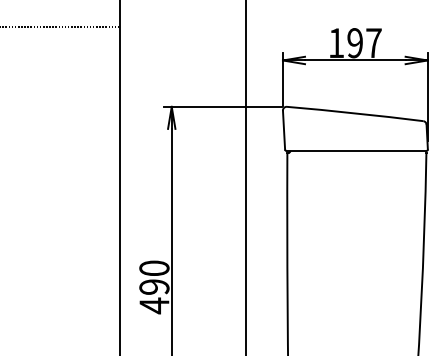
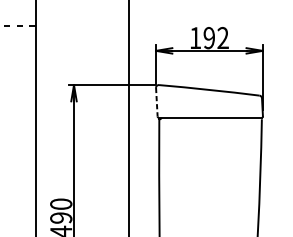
text: (373, 42) -> (222, 37), 197 -> 192
line: (284, 130) -> (157, 102), solid -> dashed

